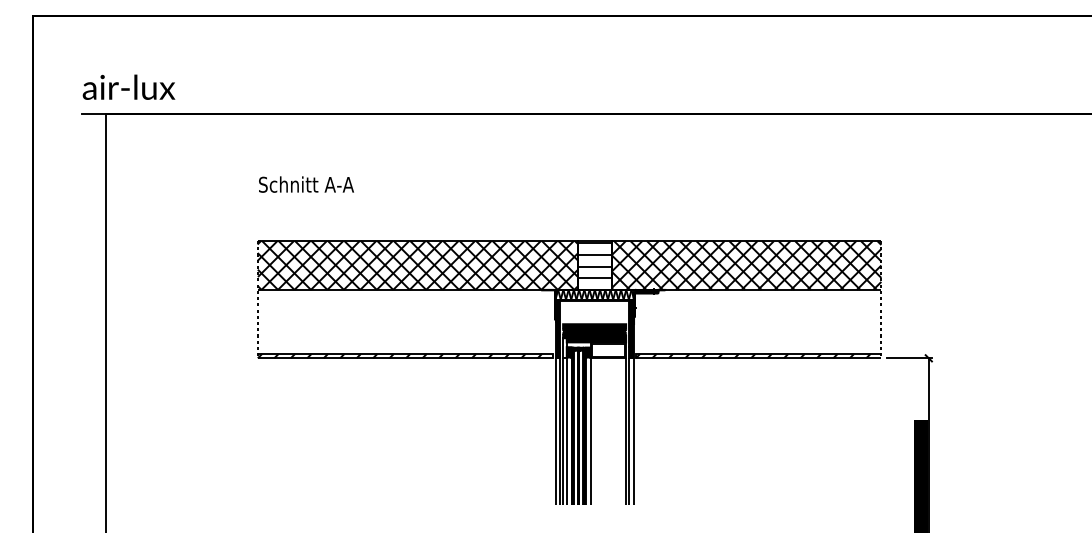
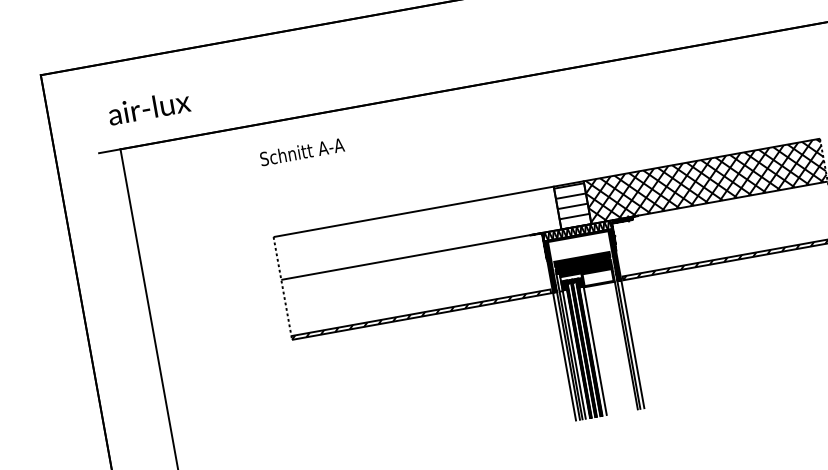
text: (128, 86) -> (148, 107), moved
text: (306, 184) -> (302, 151), moved
hatch: (417, 265) -> (417, 233), removed

